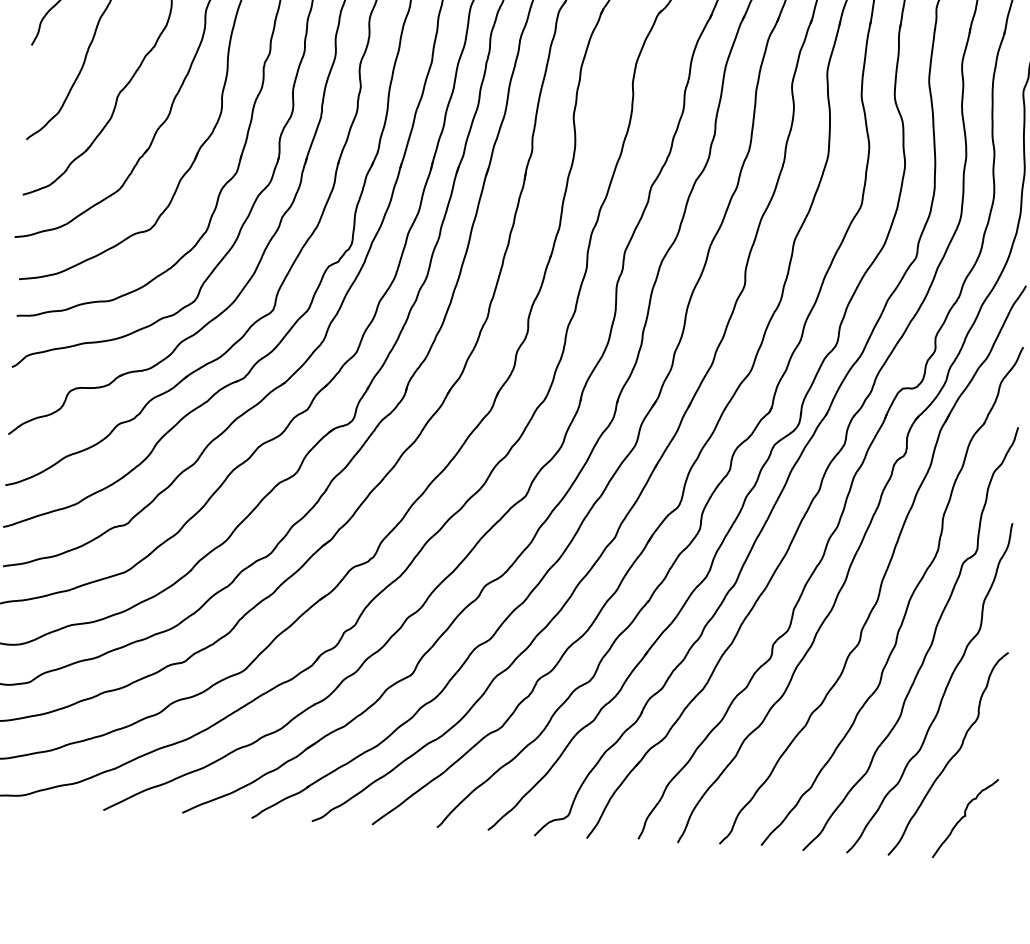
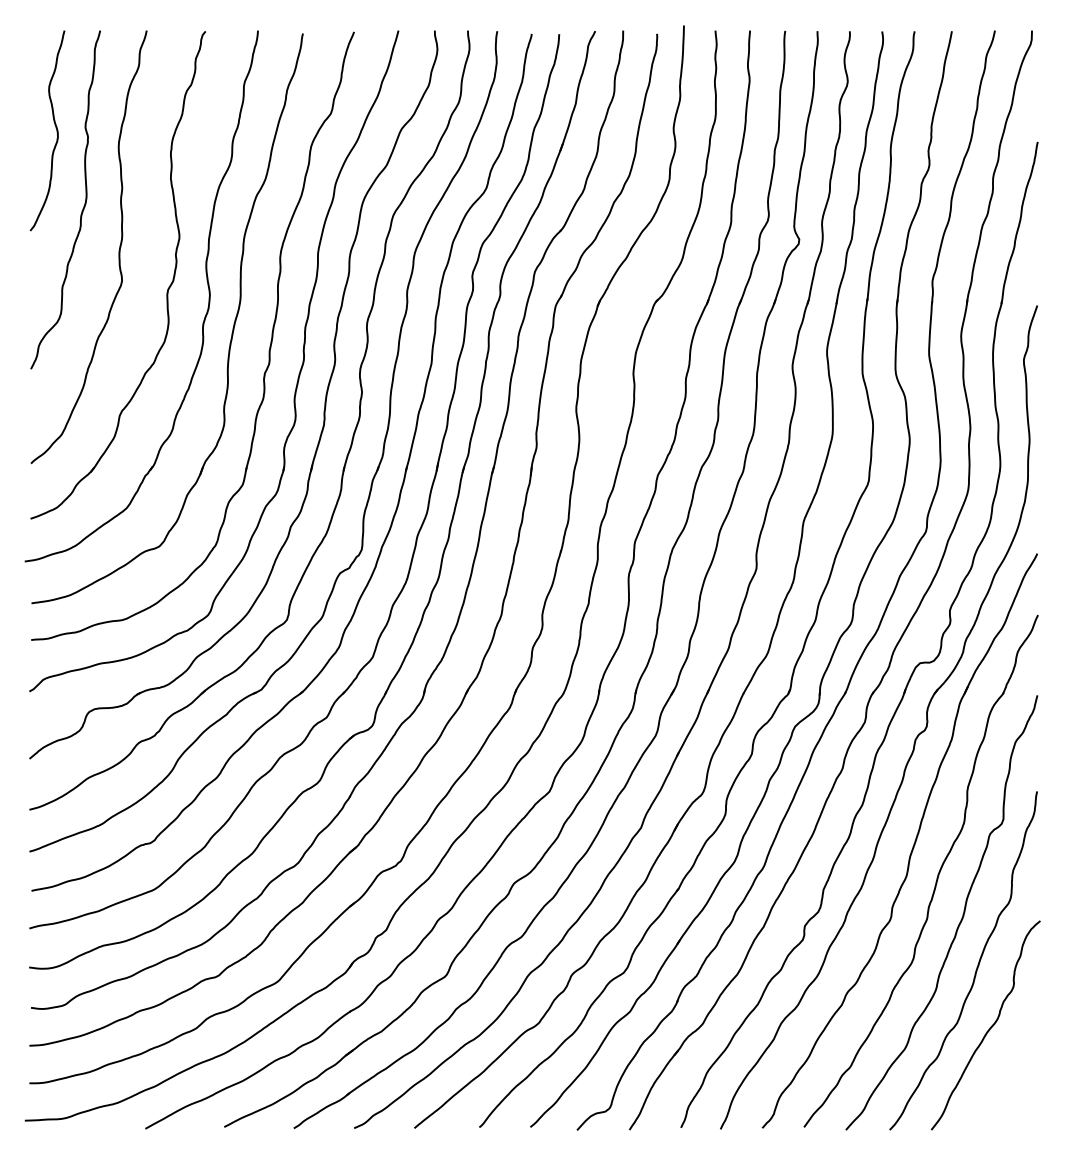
curve: (965, 817) -> (1006, 1087), removed

